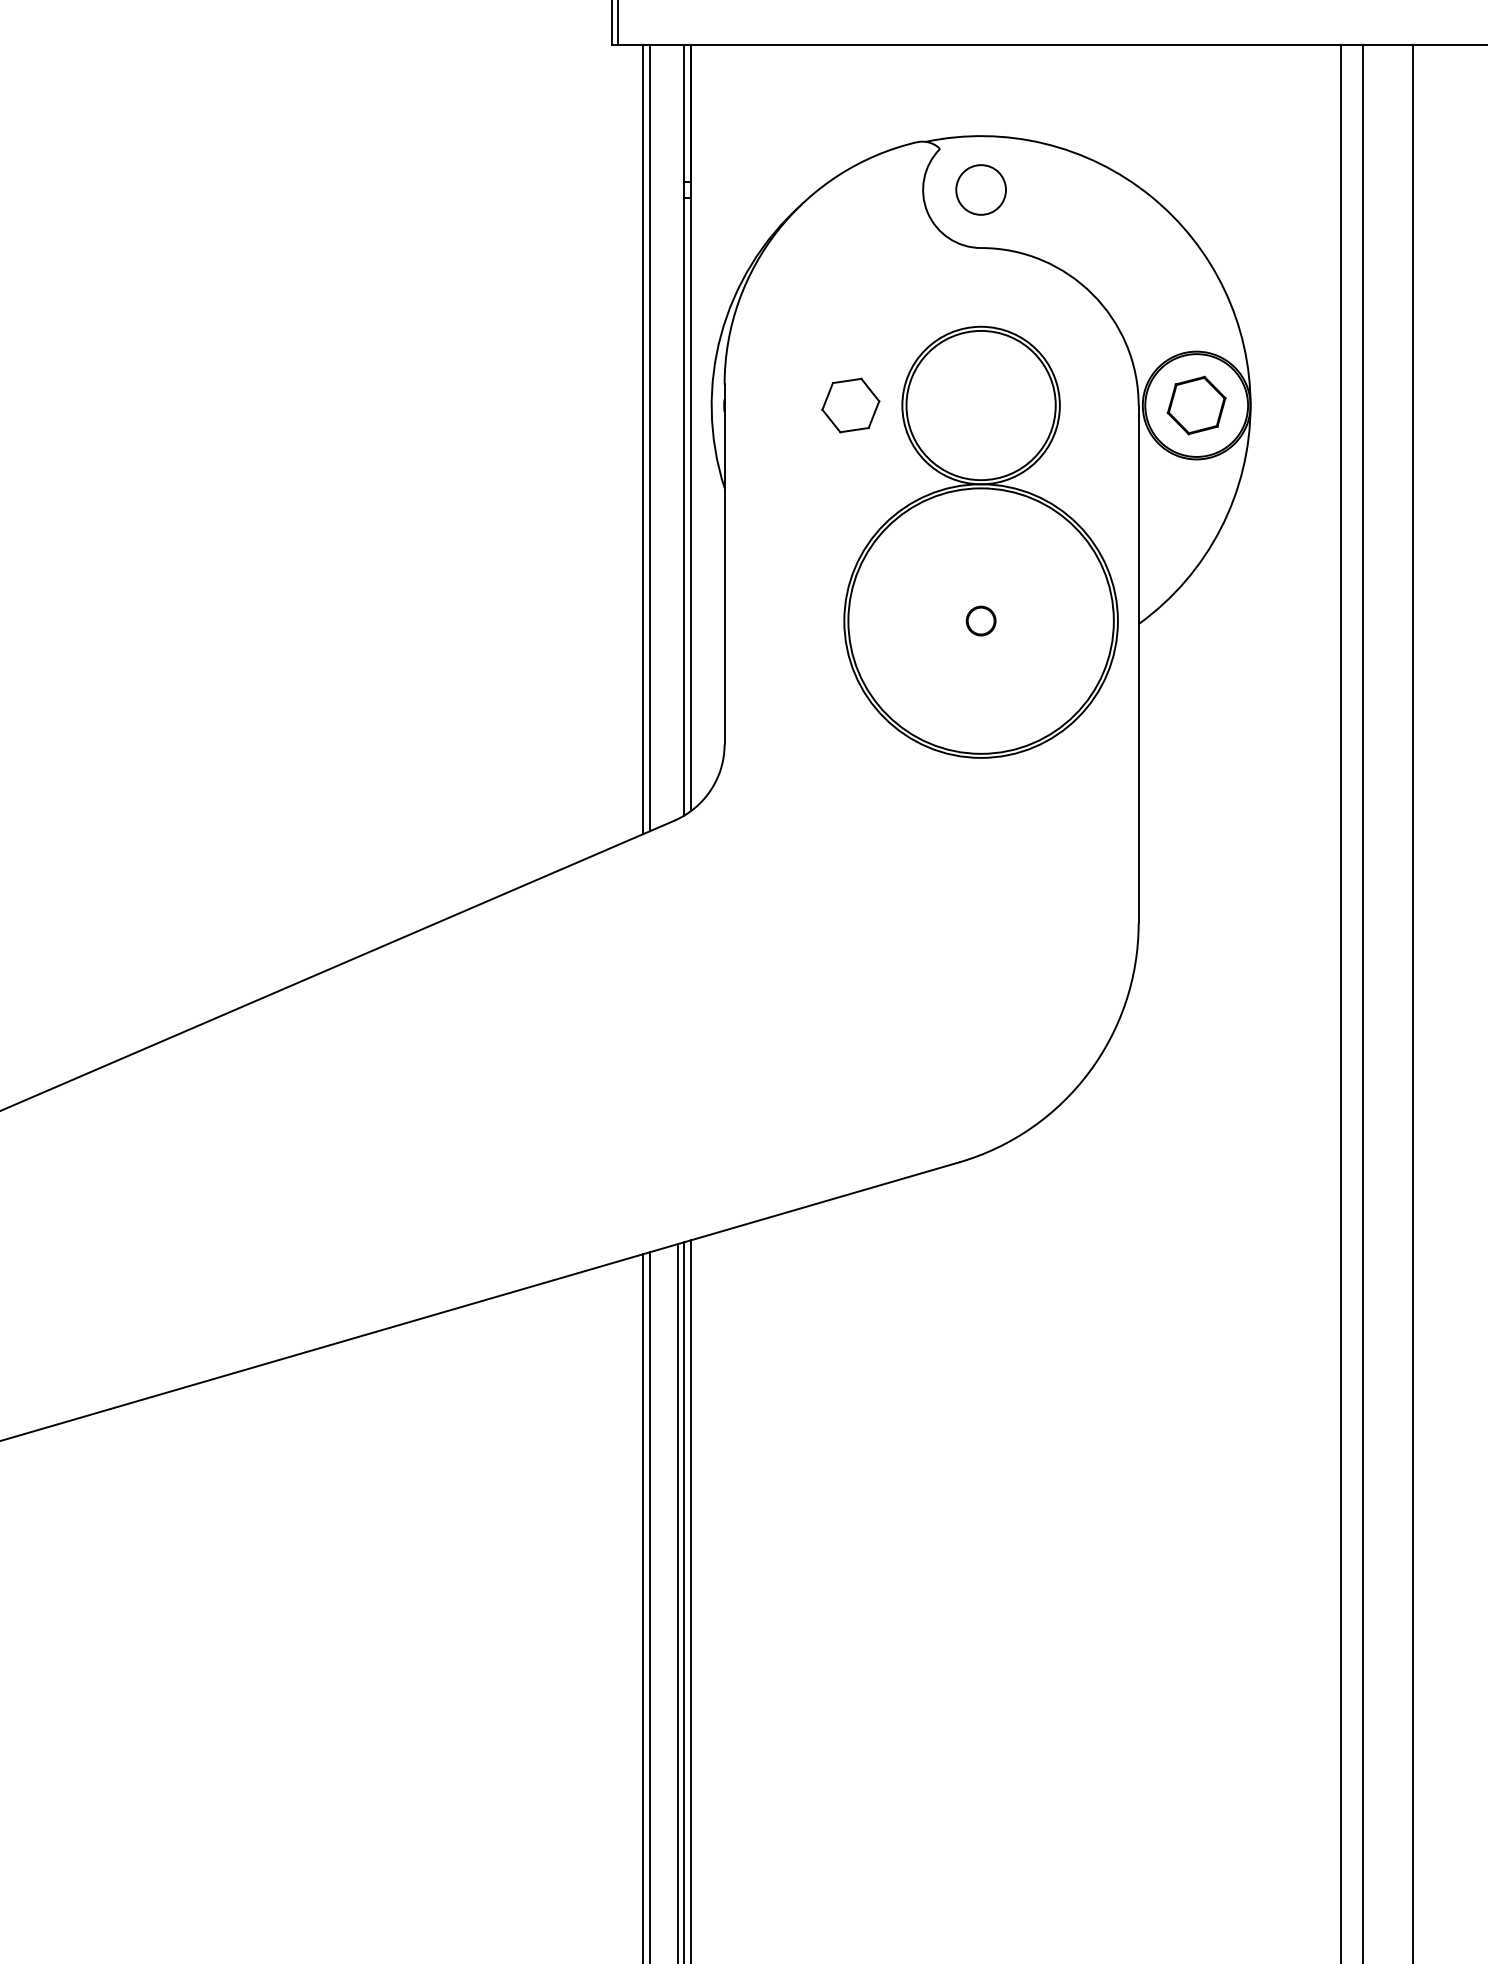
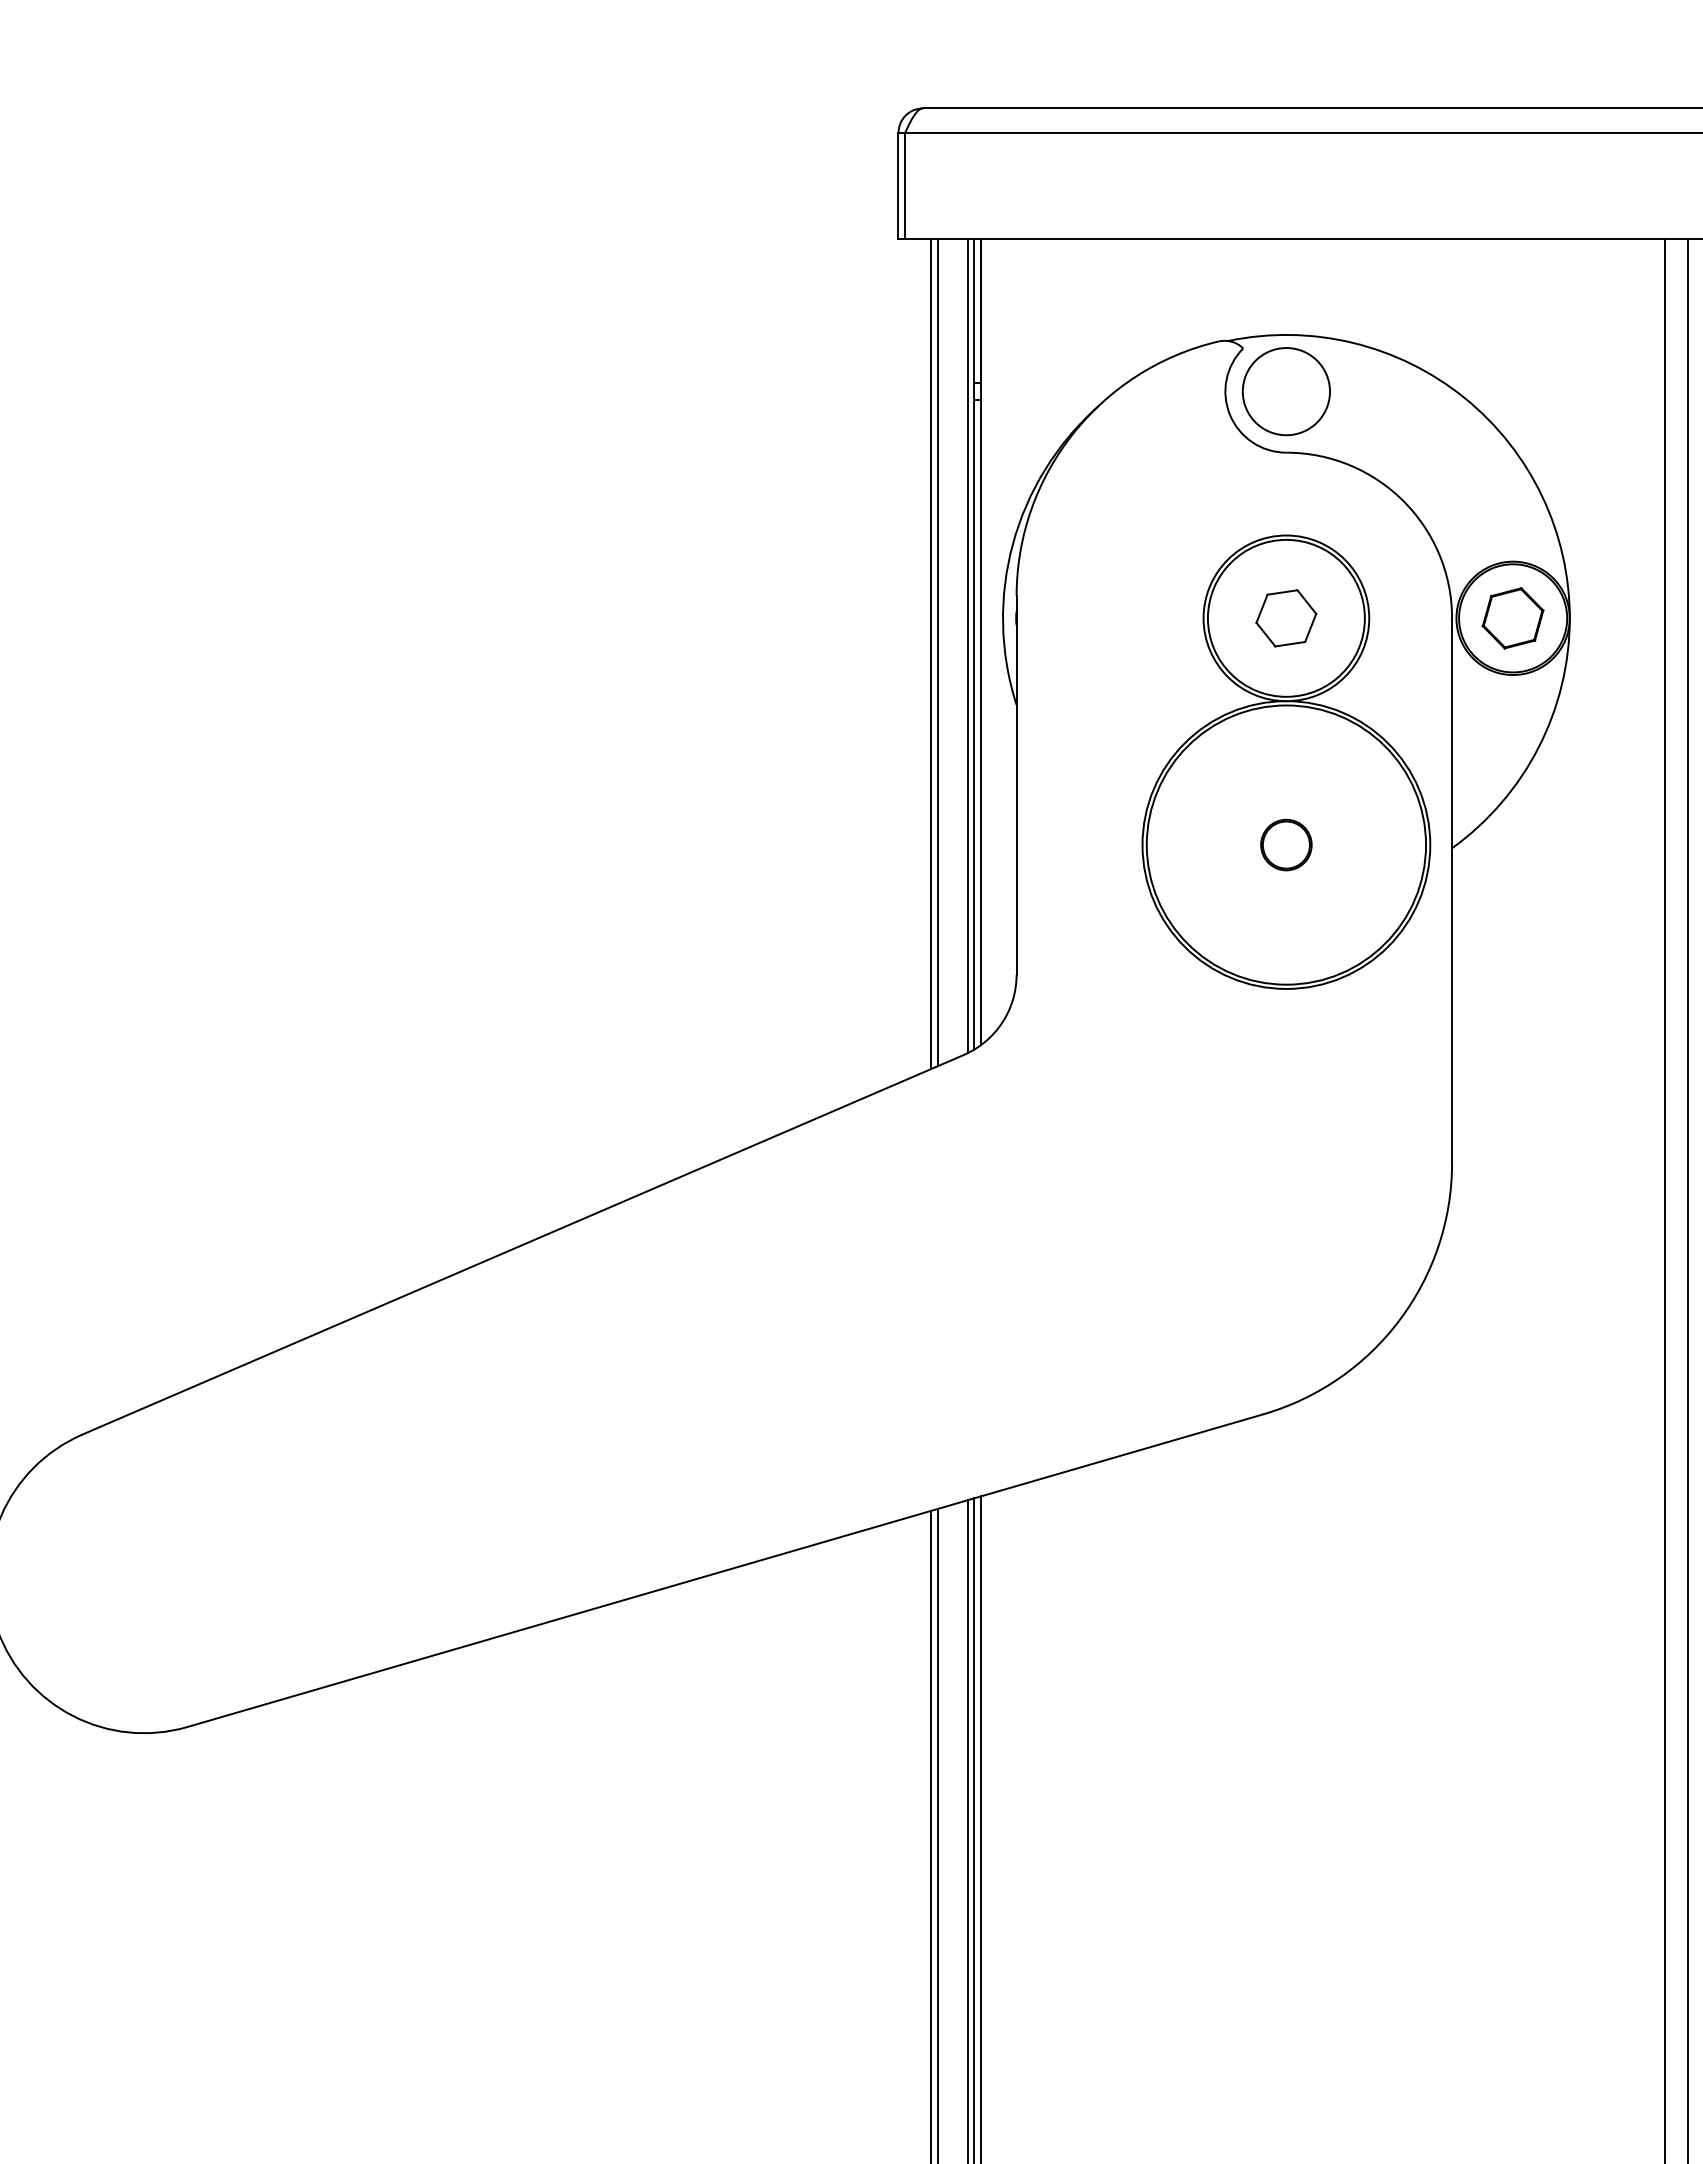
circle: (981, 189) -> (1286, 391), size x1.67
part: (850, 405) -> (1286, 618), moved
line: (677, 432) -> (967, 646), added
part: (981, 620) -> (1286, 844), size x1.67

